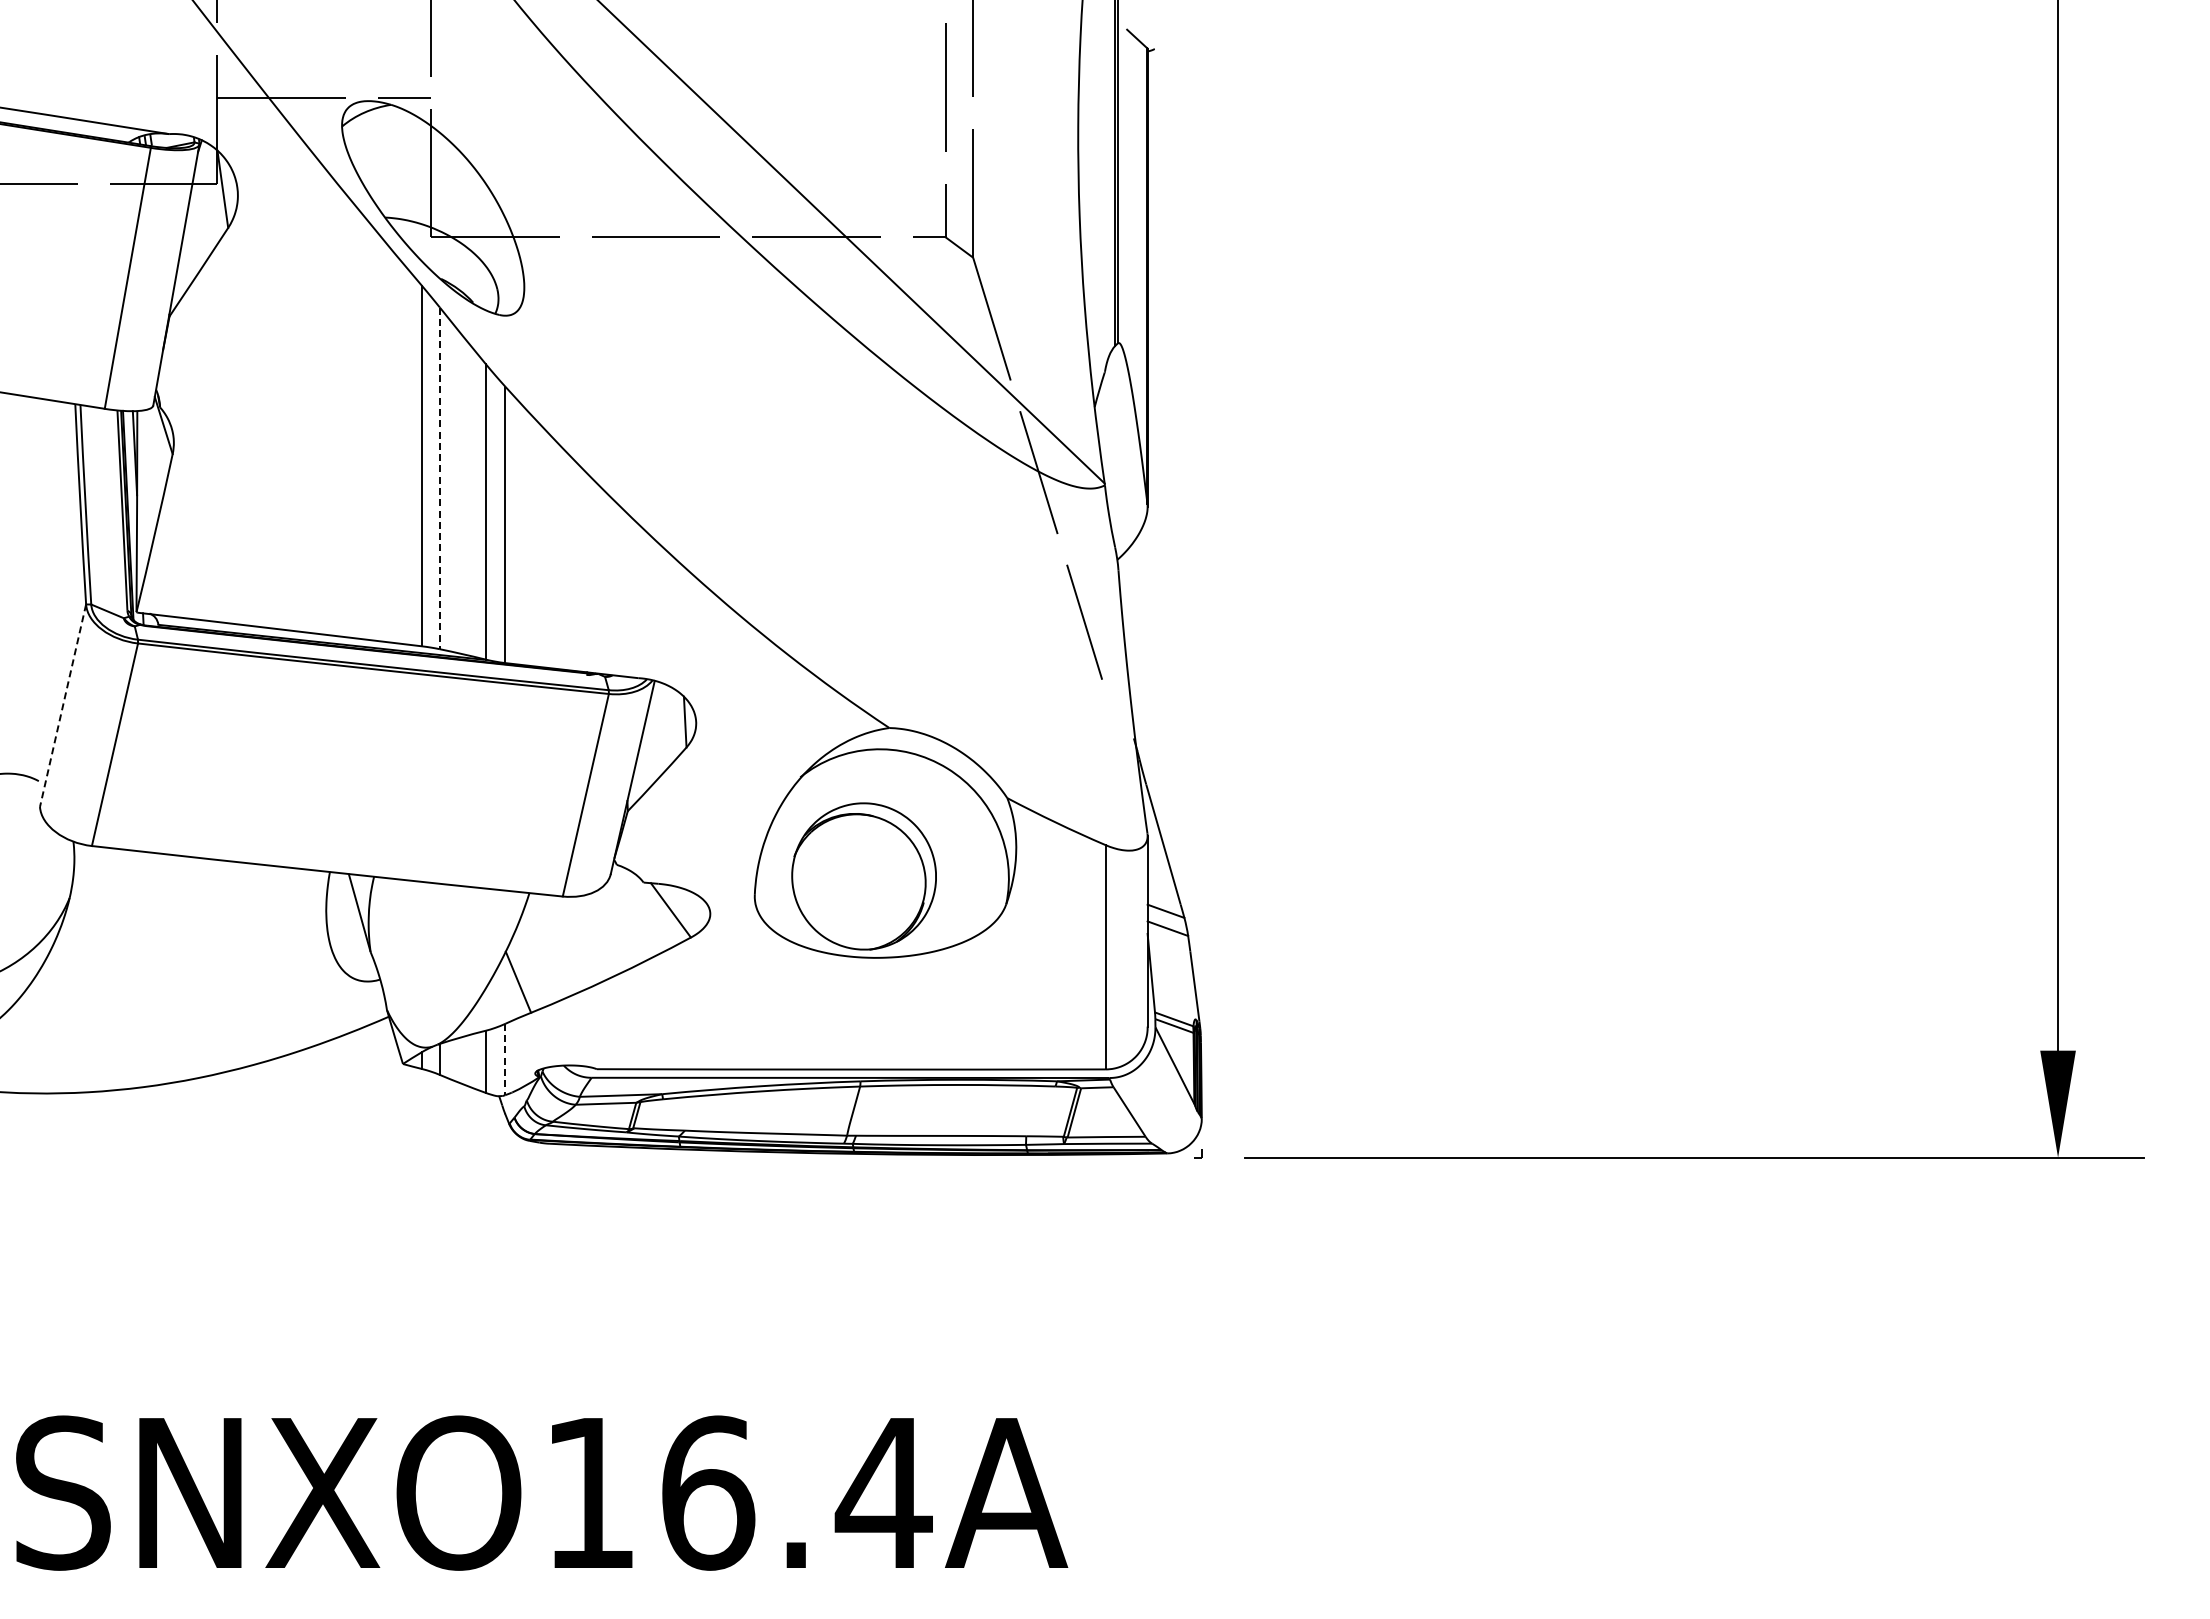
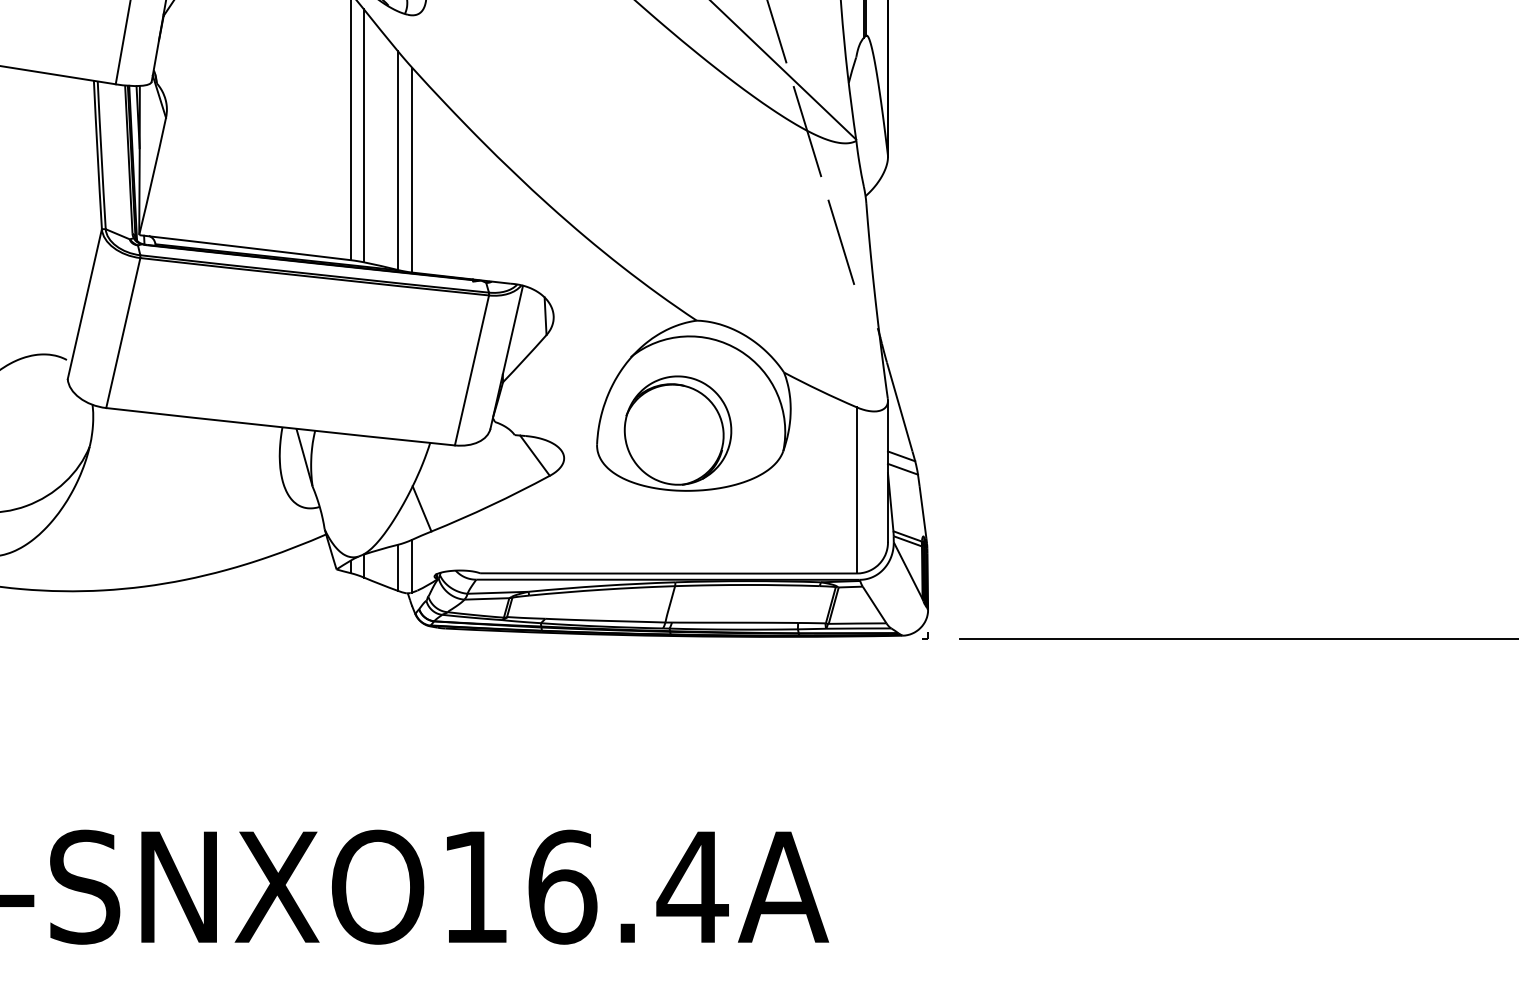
line: (439, 478) -> (363, 135), dashed -> solid
line: (63, 705) -> (85, 303), dashed -> solid
line: (505, 1059) -> (412, 566), dashed -> solid

